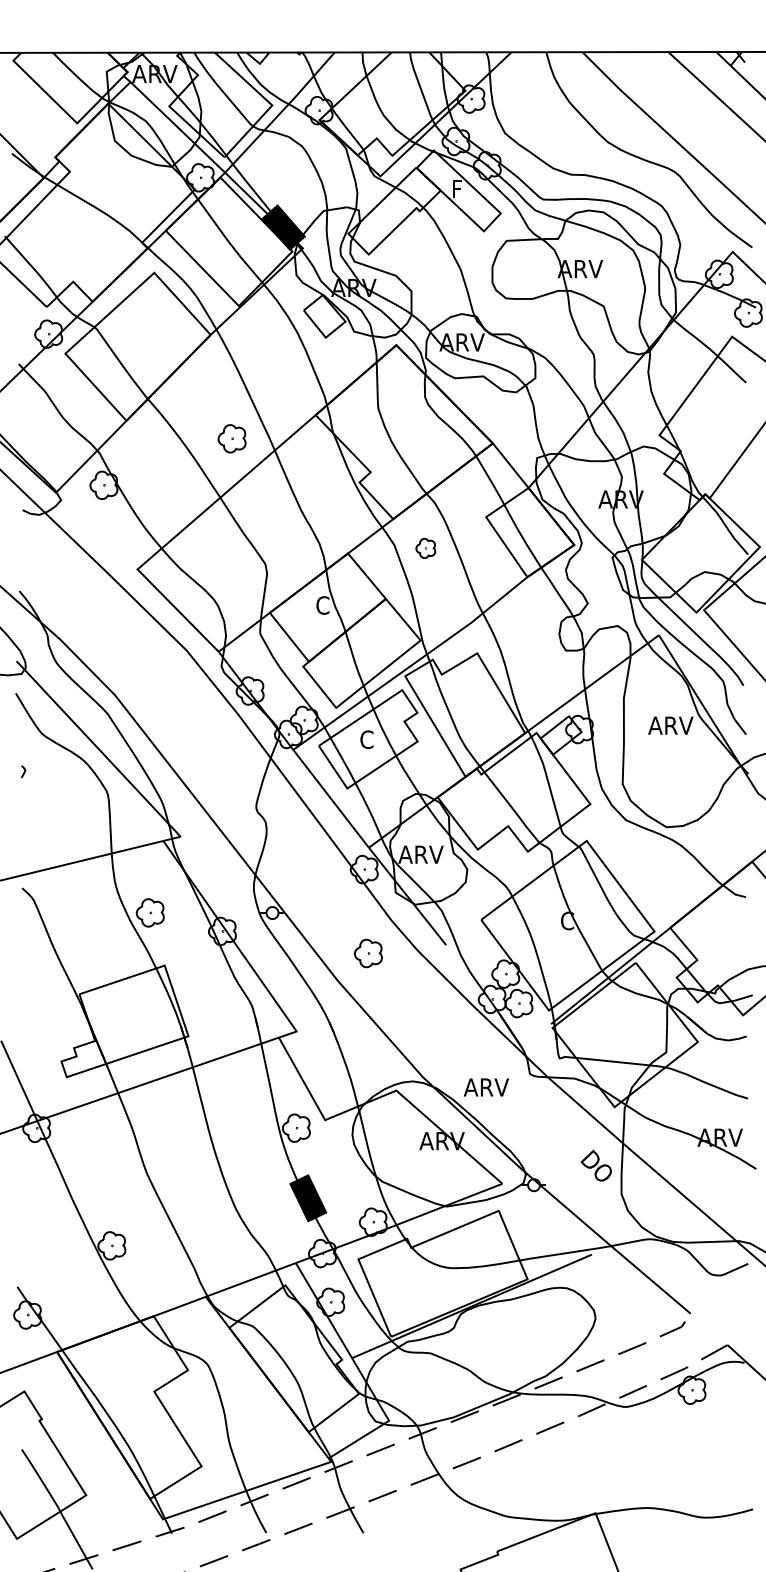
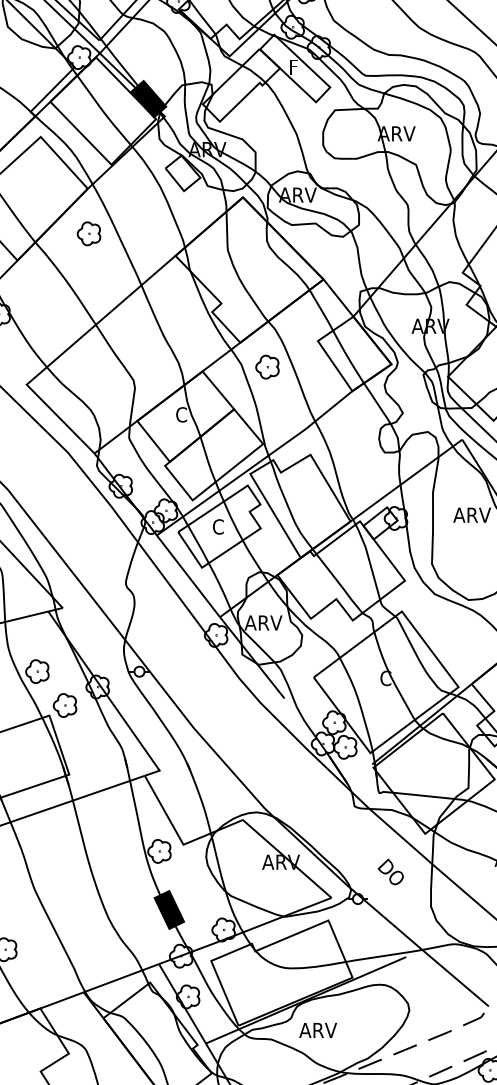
part: (231, 438) -> (88, 233), moved
part: (425, 548) -> (267, 367), size x1.43
part: (368, 953) -> (65, 705), moved
text: (485, 1087) -> (317, 1030), moved
text: (595, 1165) -> (390, 871), moved

